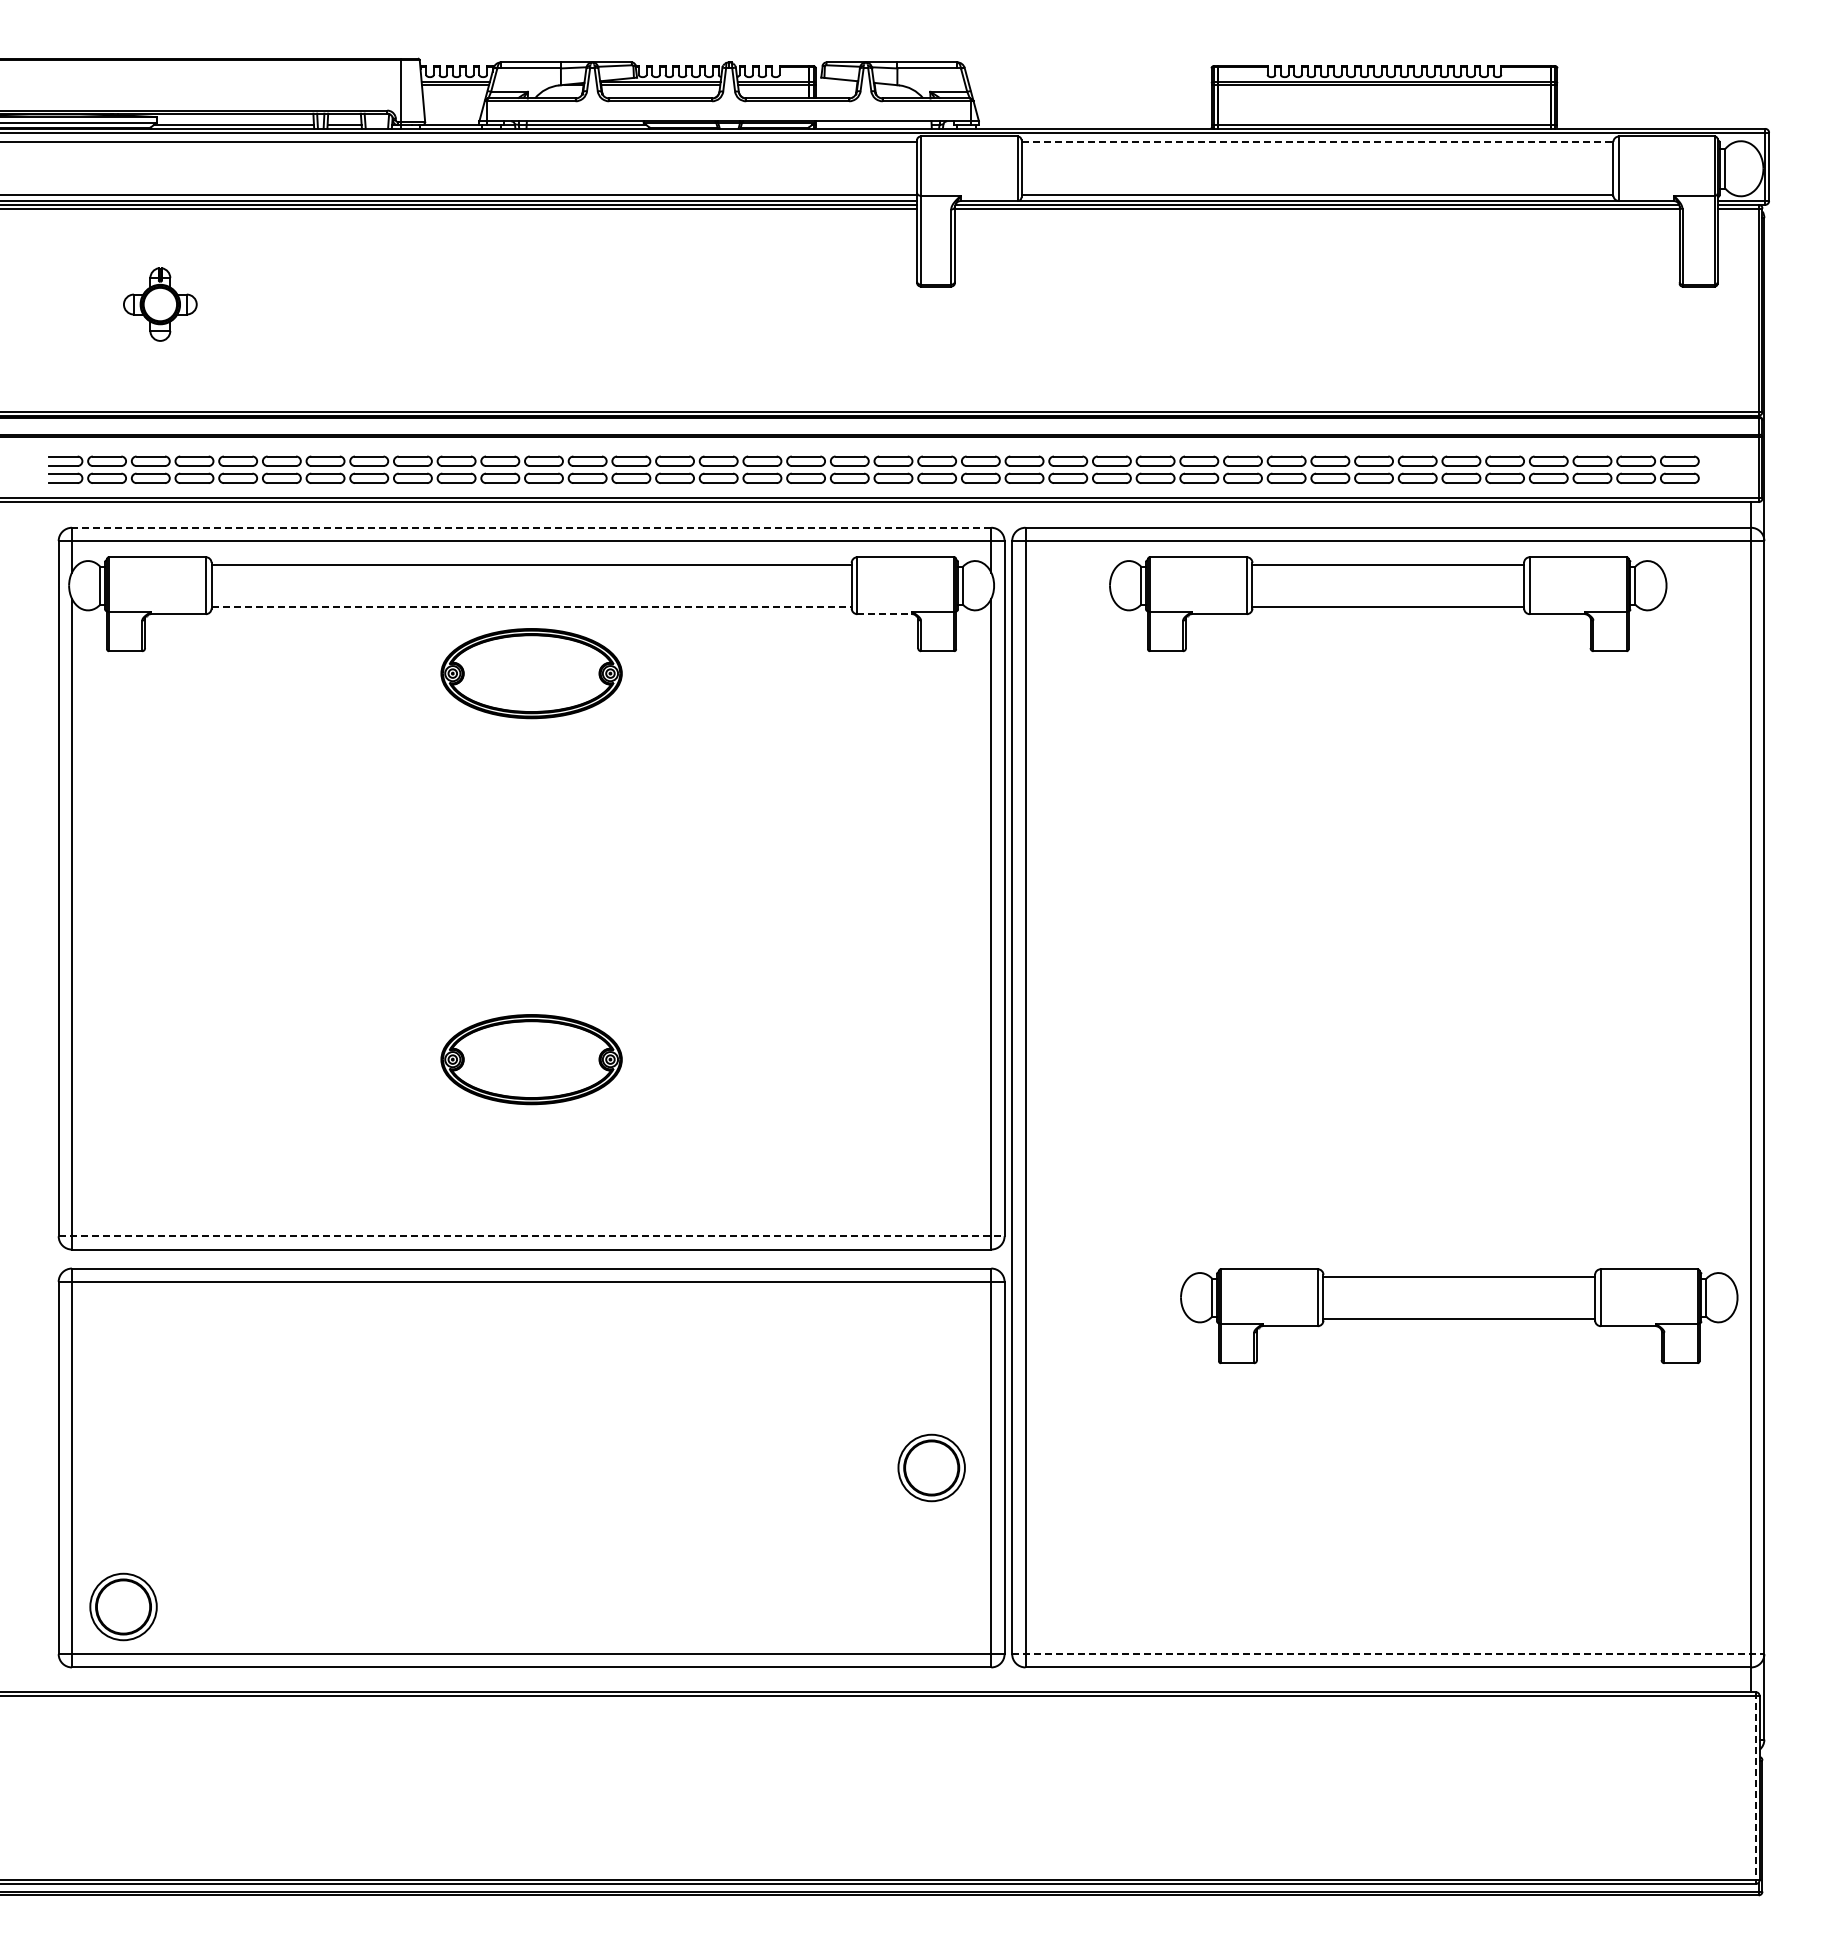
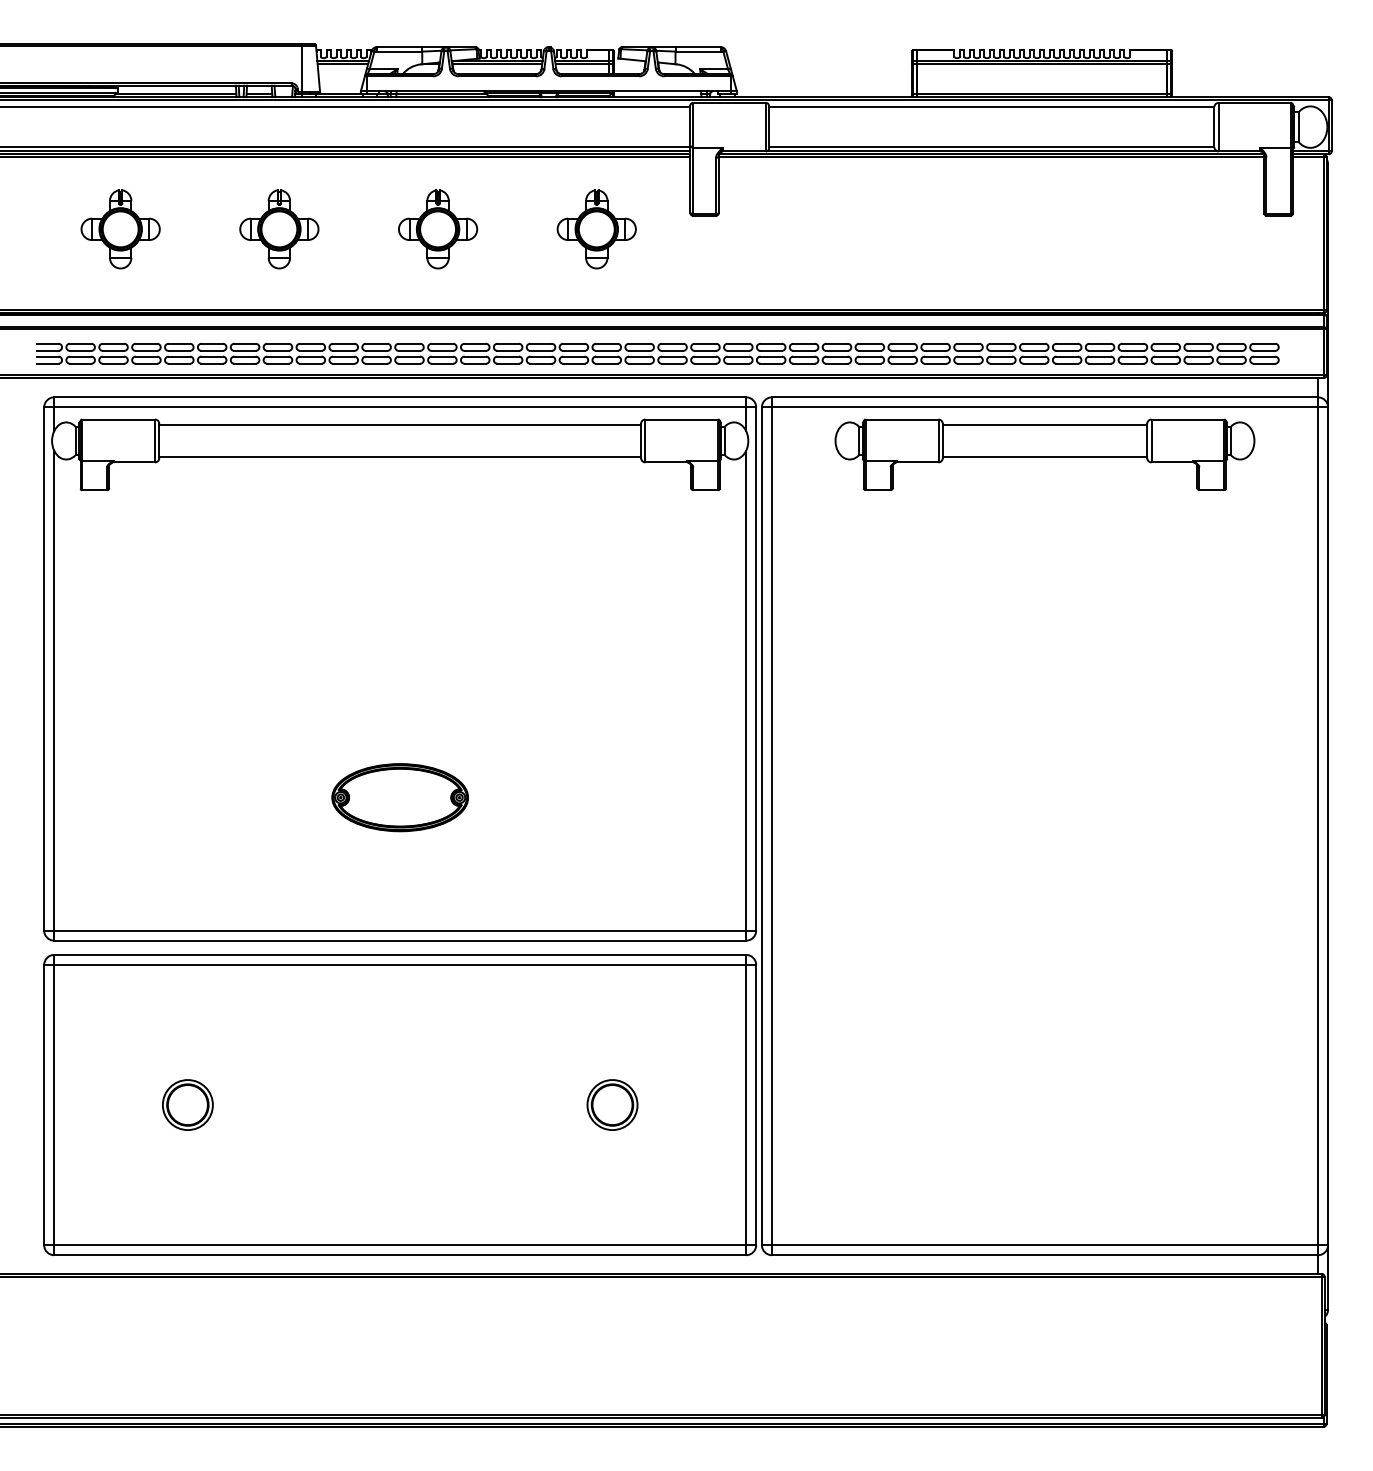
line: (1317, 142) -> (991, 107), dashed -> solid
part: (160, 304) -> (120, 229), size x1.43
part: (370, 304) -> (278, 229), added
part: (581, 304) -> (437, 229), added
part: (792, 304) -> (596, 229), added
line: (531, 527) -> (400, 397), dashed -> solid
line: (532, 606) -> (400, 456), dashed -> solid
line: (884, 614) -> (665, 462), dashed -> solid
part: (531, 673) -> (400, 507), removed
line: (531, 1236) -> (400, 930), dashed -> solid
part: (1459, 1316) -> (1098, 991), removed
part: (931, 1467) -> (612, 1104), moved
part: (123, 1606) -> (187, 1104), moved
line: (1388, 1654) -> (1045, 1245), dashed -> solid
line: (1755, 1788) -> (1321, 1346), dashed -> solid

